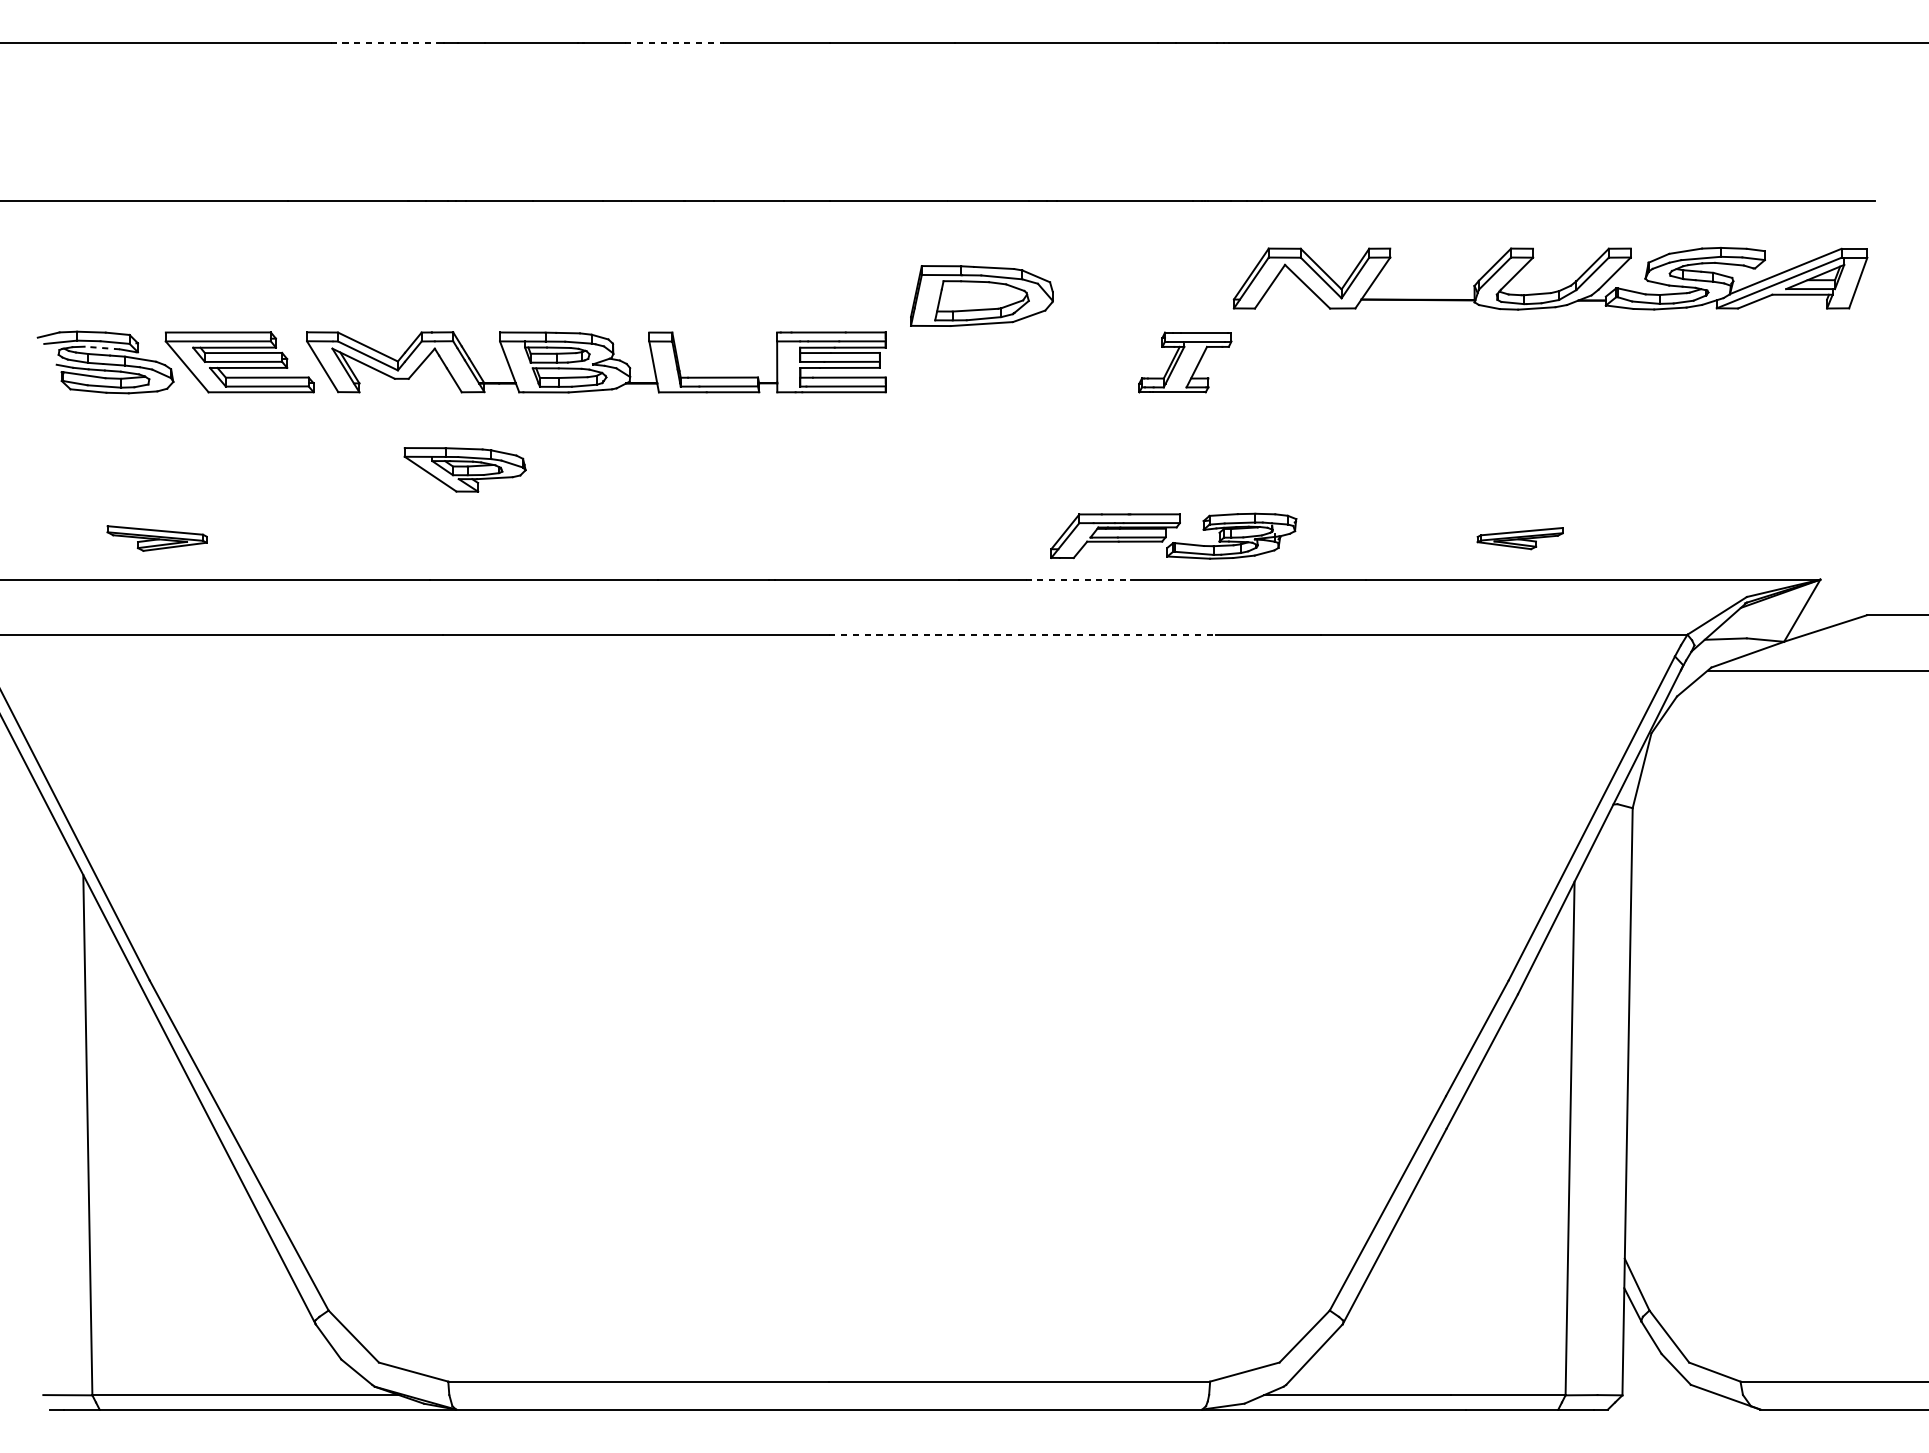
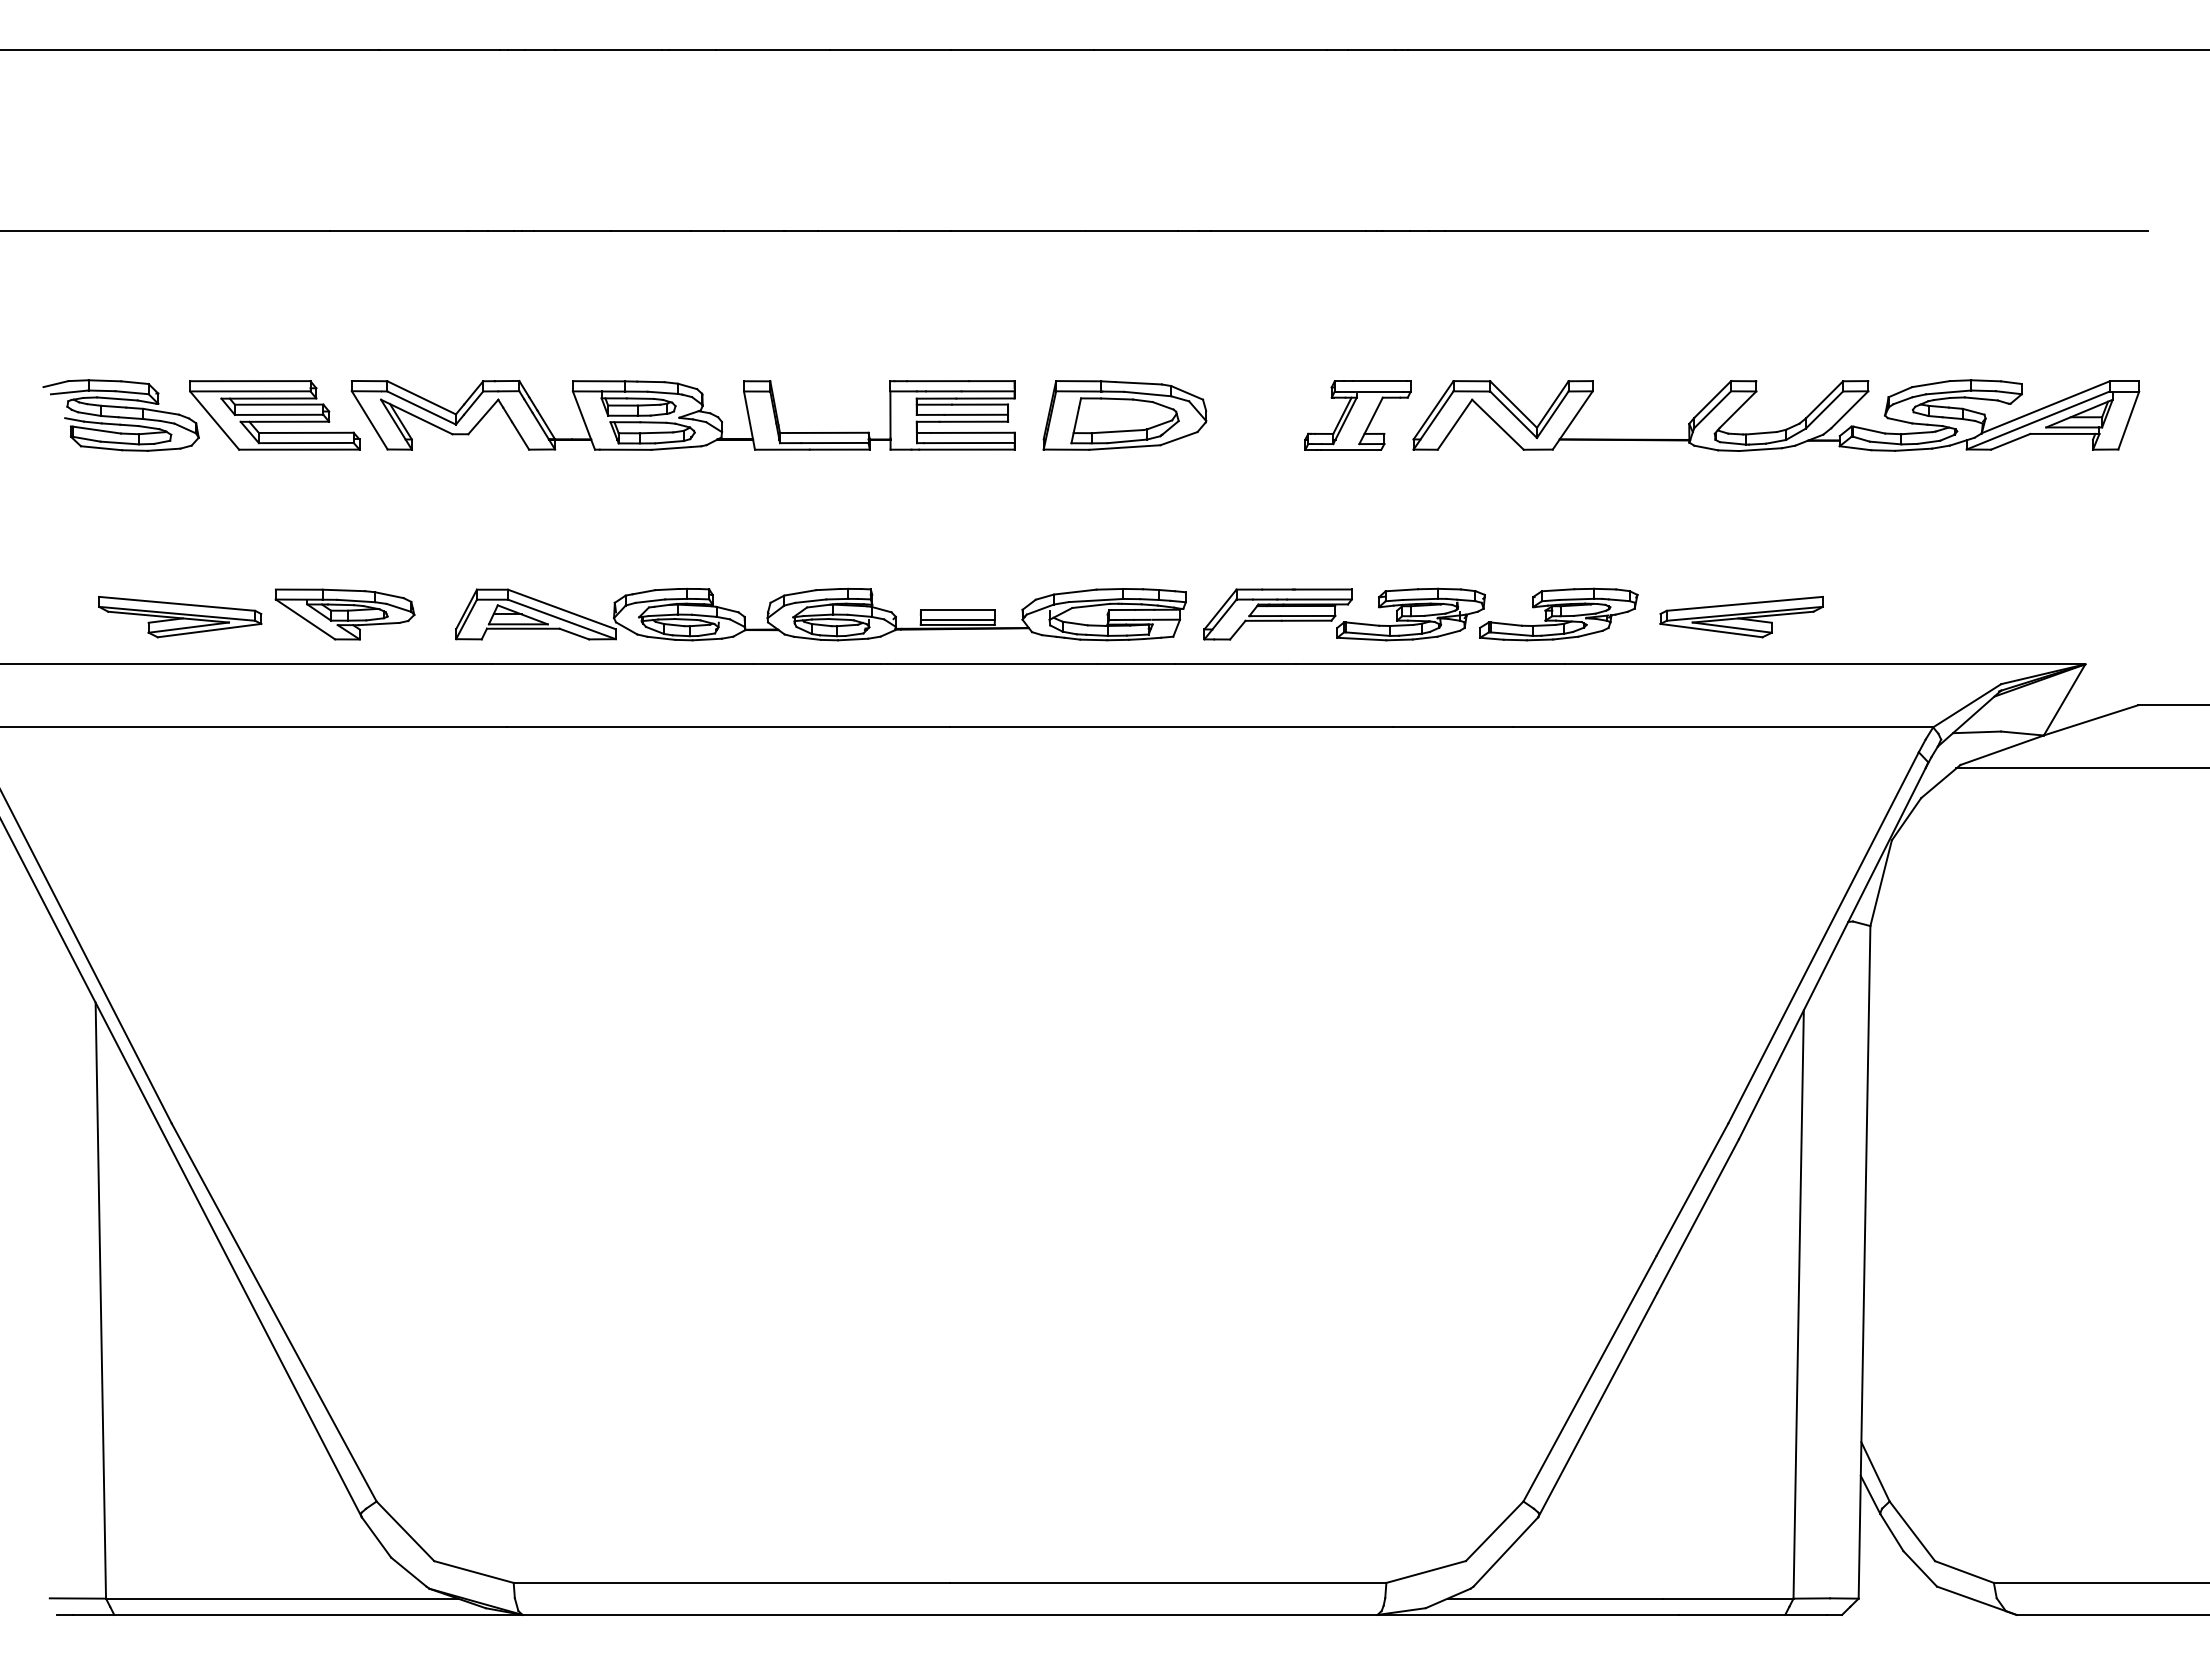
line: (383, 43) -> (439, 50), dashed -> solid
line: (675, 43) -> (773, 50), dashed -> solid
part: (1552, 291) -> (1778, 430), moved
part: (981, 296) -> (1124, 415), moved
line: (101, 347) -> (116, 398), dashed -> solid
part: (464, 469) -> (344, 614), moved
part: (716, 536) -> (820, 614), added
part: (1360, 536) -> (1558, 614), added
part: (157, 538) -> (180, 617), size x1.43
part: (1520, 538) -> (1741, 617), size x1.67
line: (1078, 579) -> (1235, 664), dashed -> solid
line: (1022, 634) -> (1171, 727), dashed -> solid

